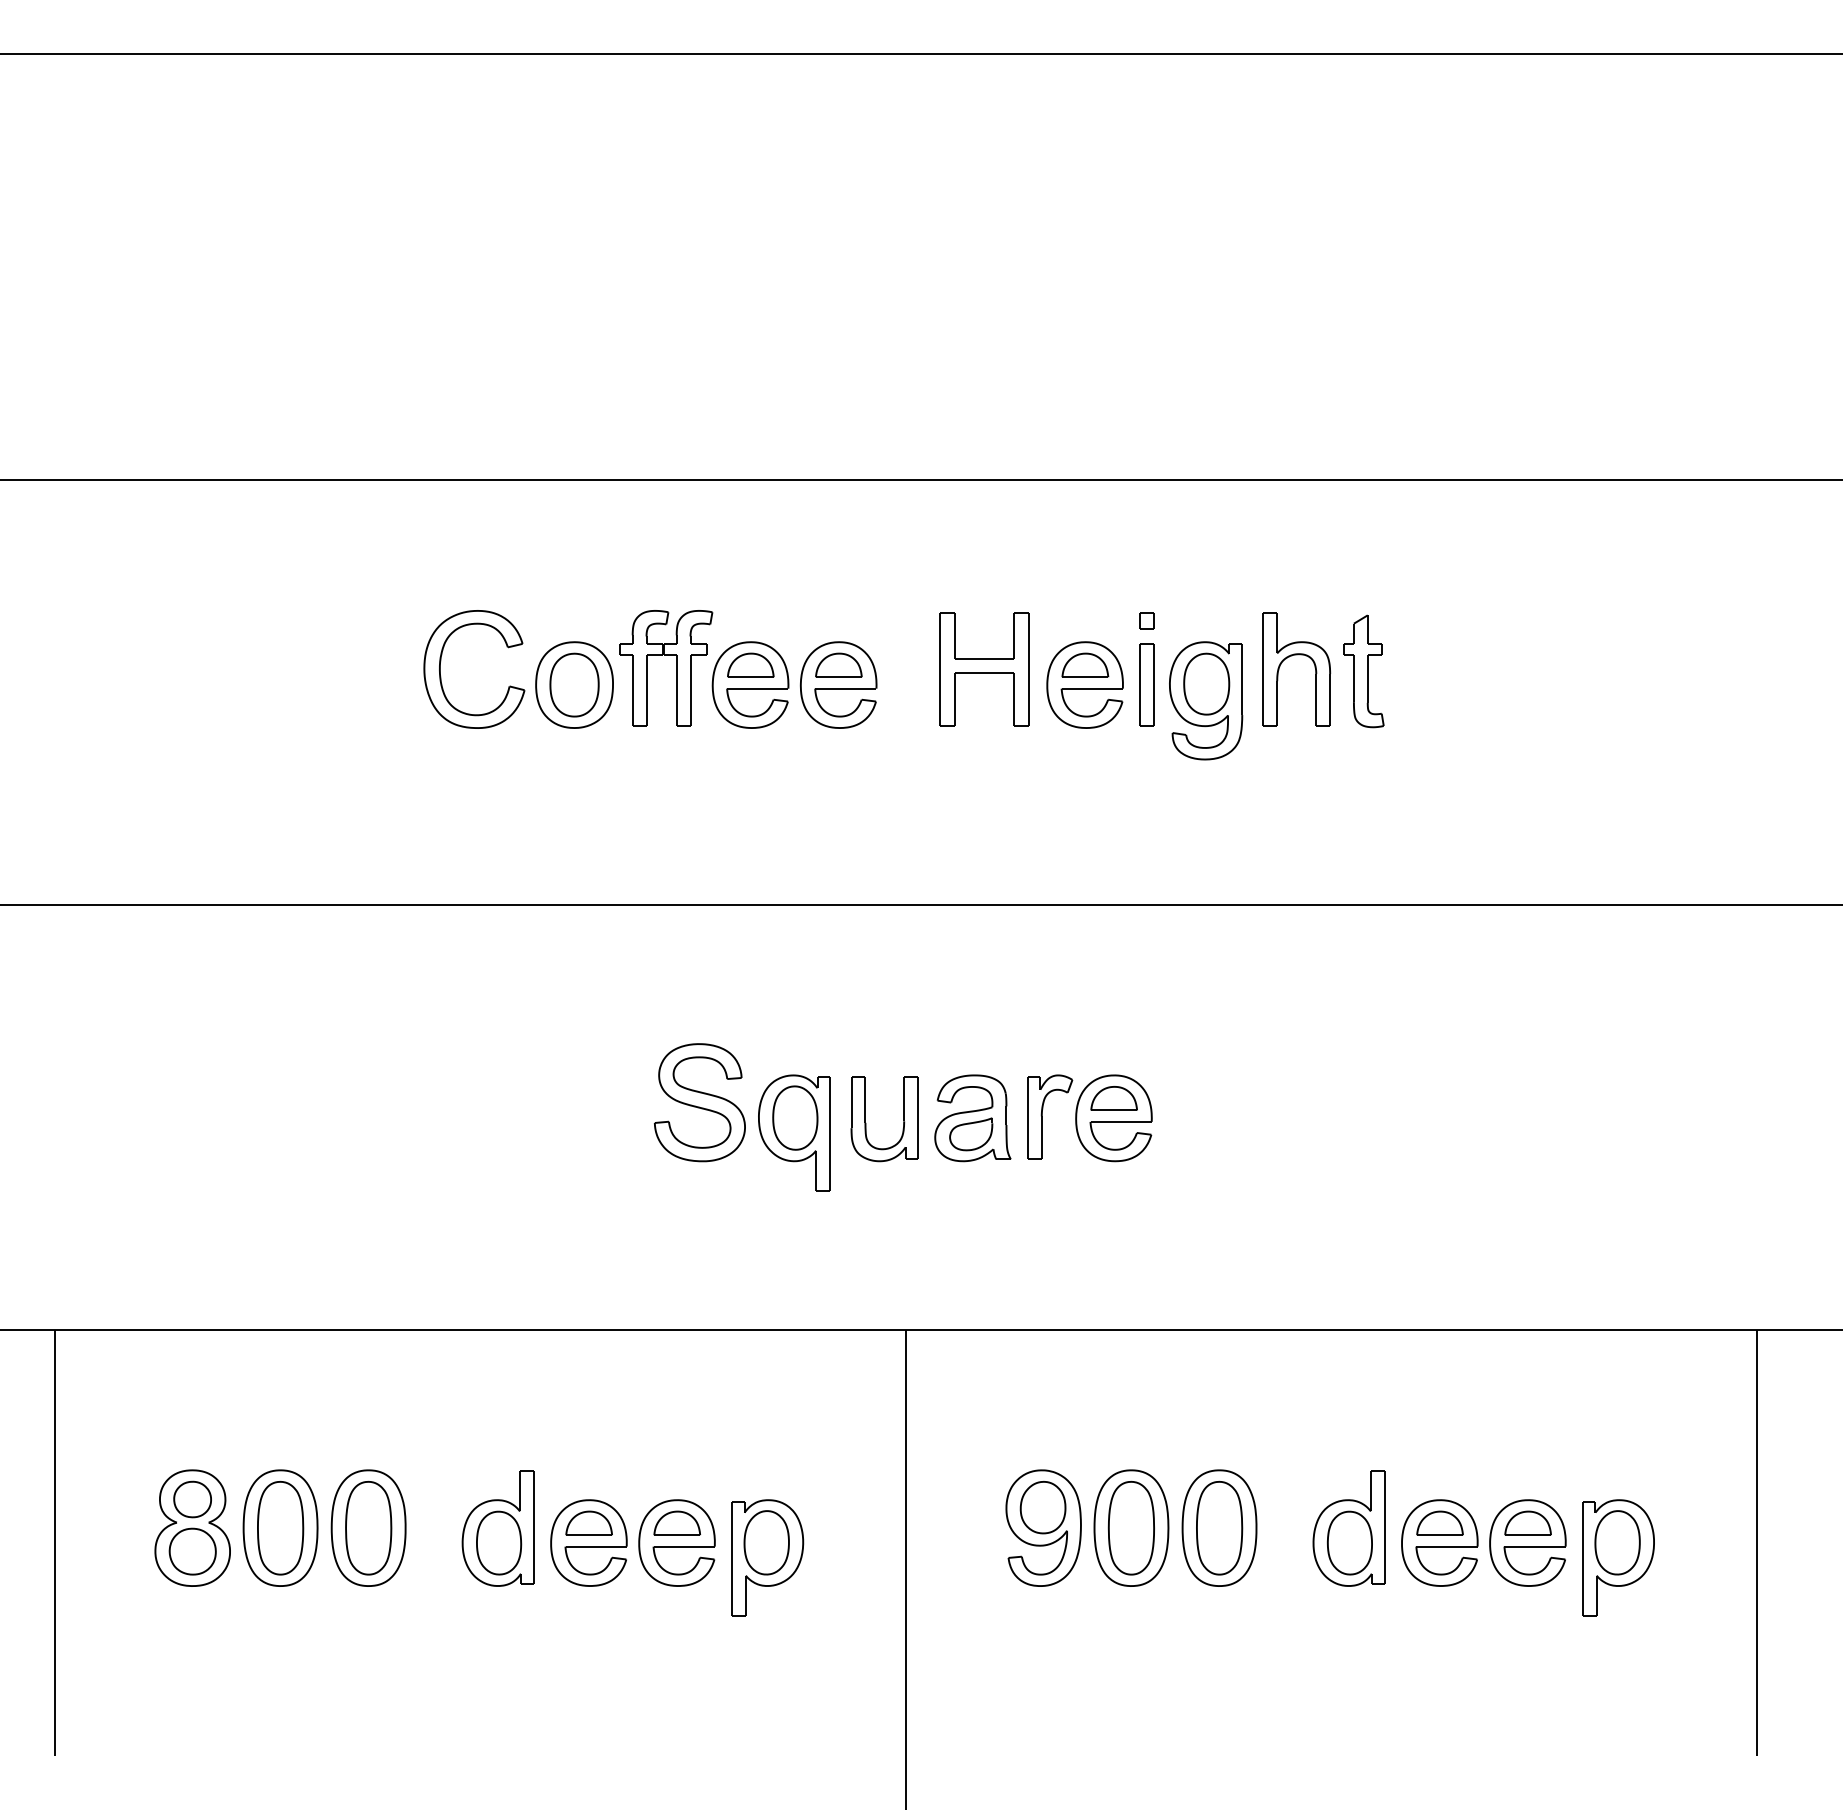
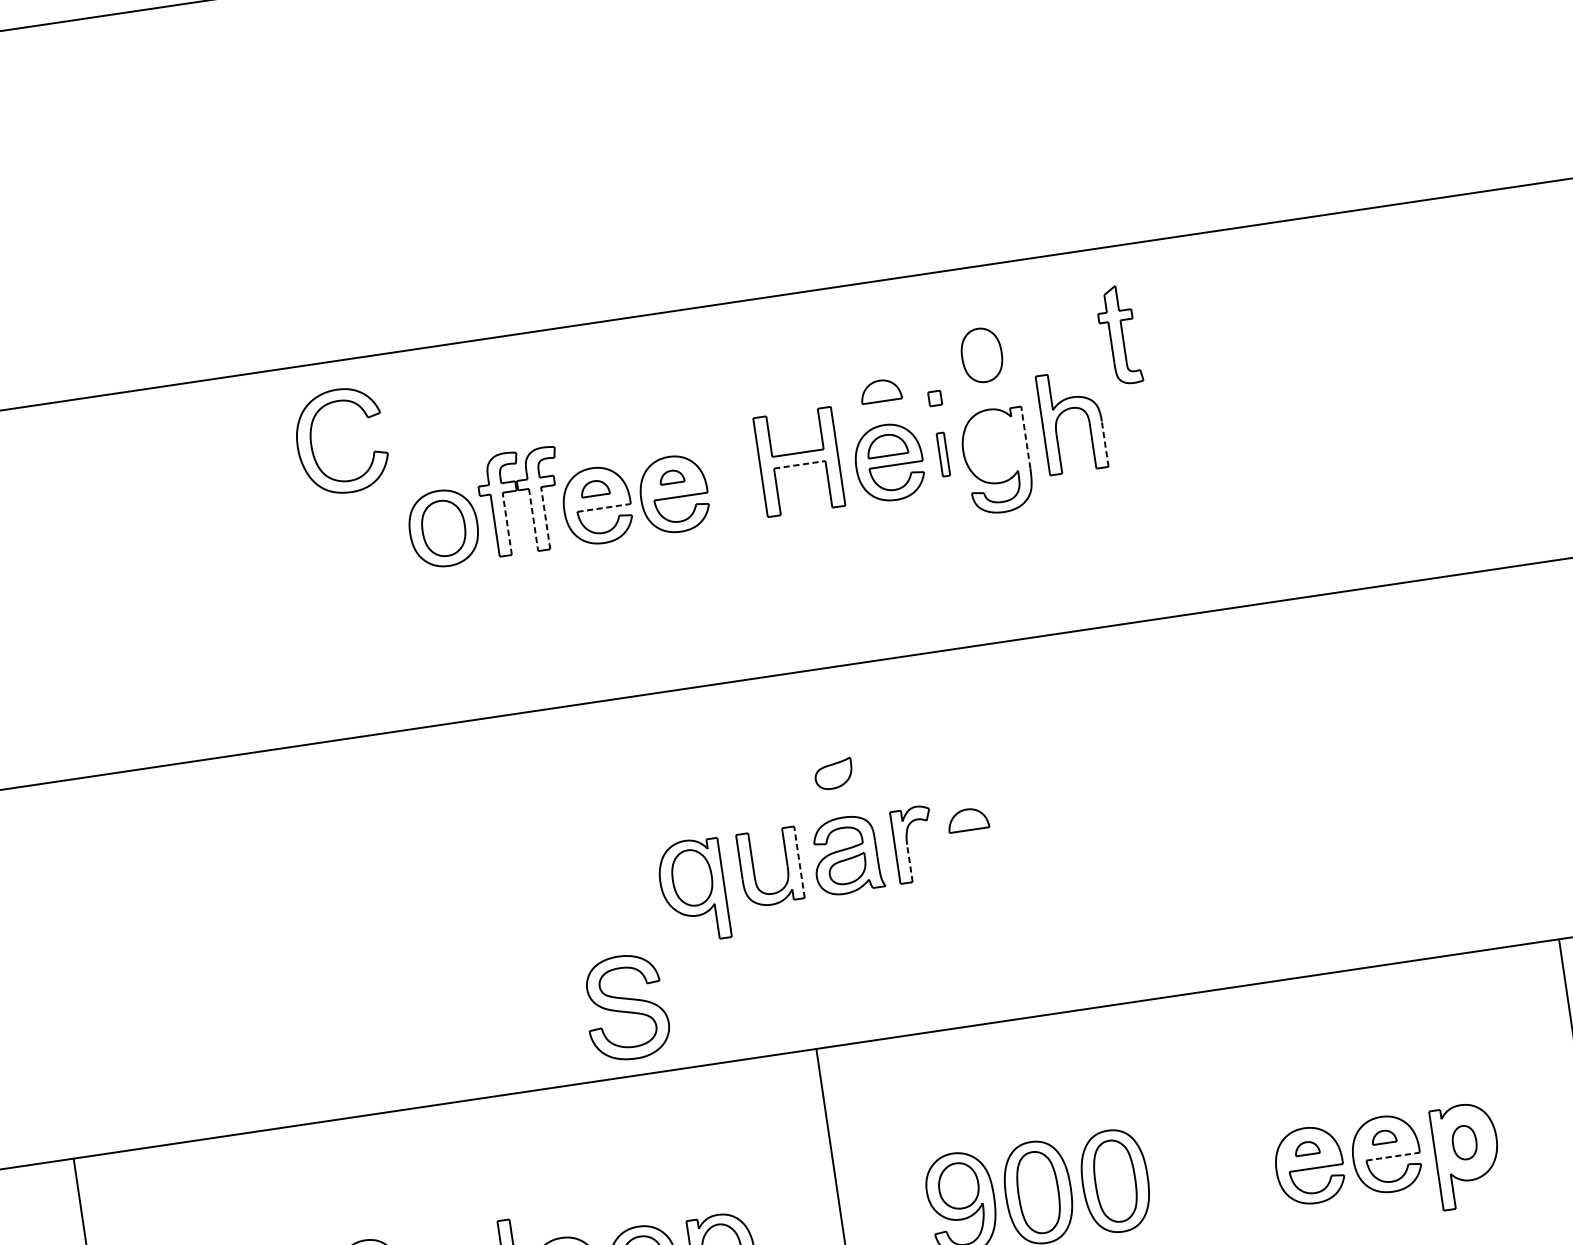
part: (1087, 602) -> (880, 390), added
part: (750, 664) -> (594, 487), size x0.7
part: (838, 664) -> (671, 476), size x0.6
part: (1363, 671) -> (1118, 335), moved
line: (984, 672) -> (799, 464), solid -> dashed
part: (441, 676) -> (313, 451), moved
line: (1242, 679) -> (1026, 437), solid -> dashed
part: (1206, 683) -> (981, 354), moved
part: (1146, 684) -> (942, 454), size x0.6
line: (757, 688) -> (603, 507), solid -> dashed
line: (646, 690) -> (507, 523), solid -> dashed
line: (676, 690) -> (533, 520), solid -> dashed
line: (690, 690) -> (545, 518), solid -> dashed
line: (1330, 699) -> (1105, 443), solid -> dashed
part: (971, 1025) -> (834, 774), added
part: (699, 1102) -> (625, 1007), moved
line: (918, 1117) -> (799, 861), solid -> dashed
part: (1113, 1118) -> (970, 837), removed
line: (1041, 1137) -> (909, 863), solid -> dashed
part: (1439, 1522) -> (1306, 1147), size x0.6
part: (1527, 1522) -> (1383, 1136), size x0.6
part: (1348, 1528) -> (1227, 1164), removed
part: (1617, 1542) -> (1464, 1142), size x0.6
line: (1535, 1546) -> (1393, 1156), solid -> dashed

